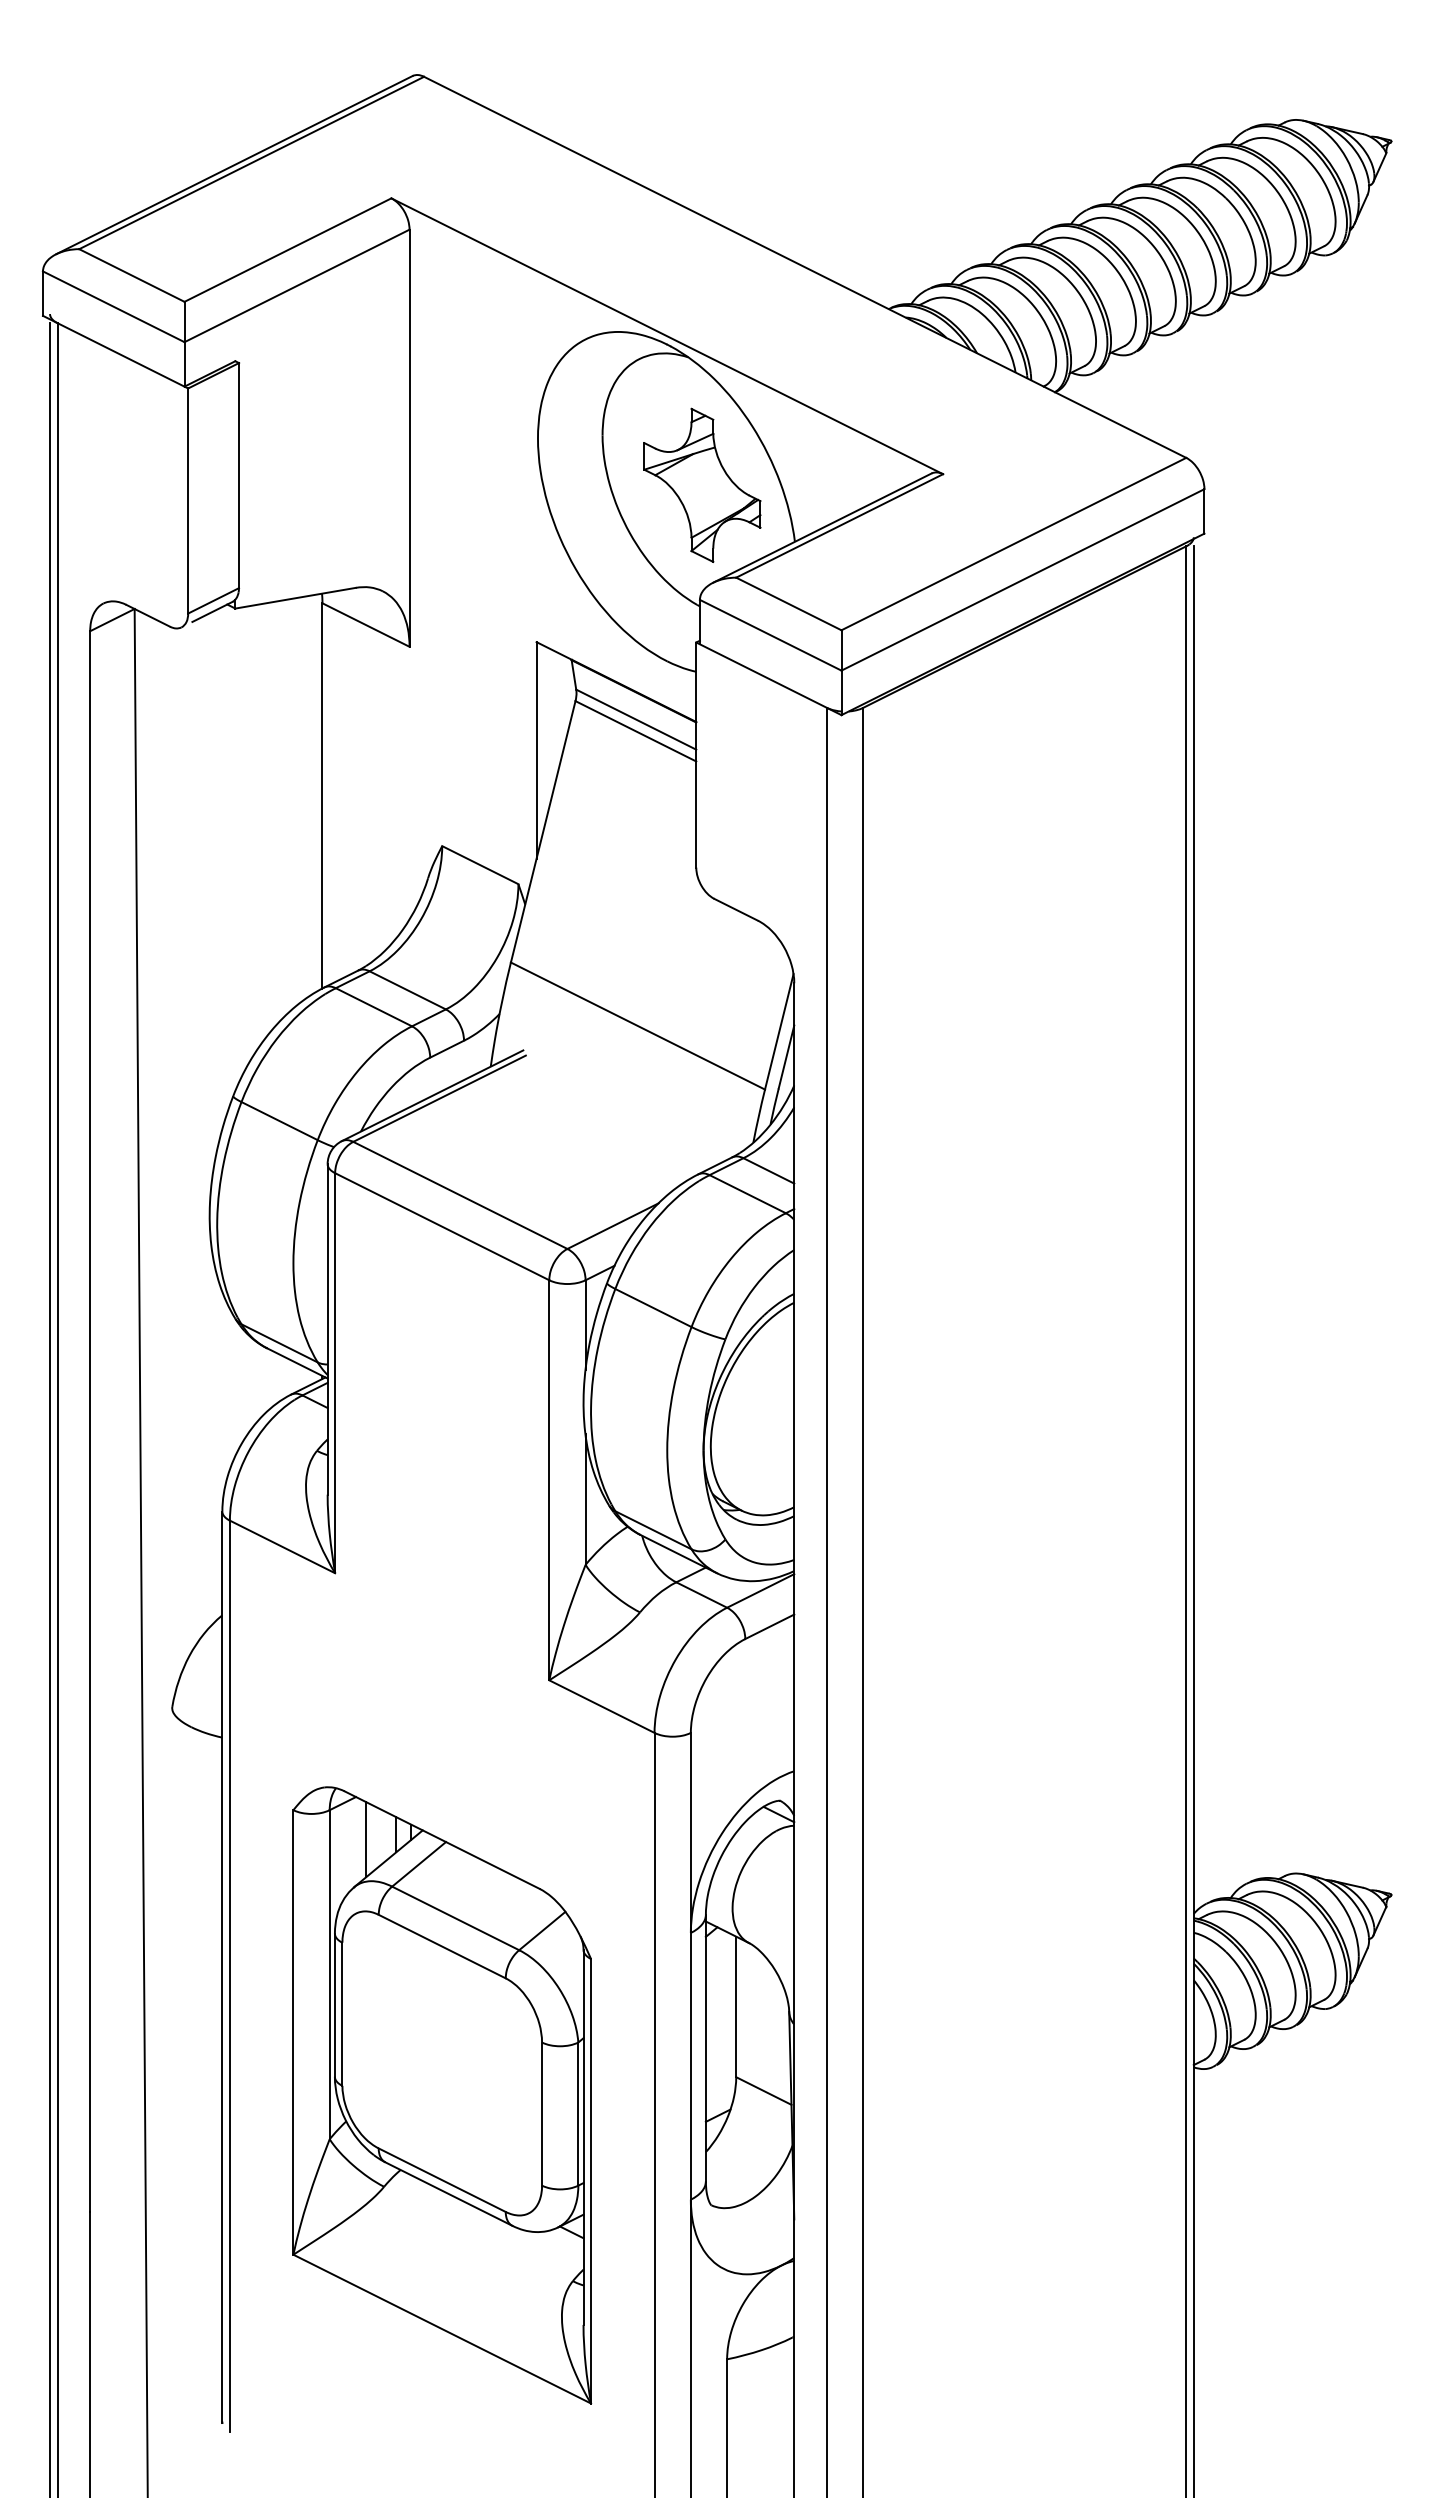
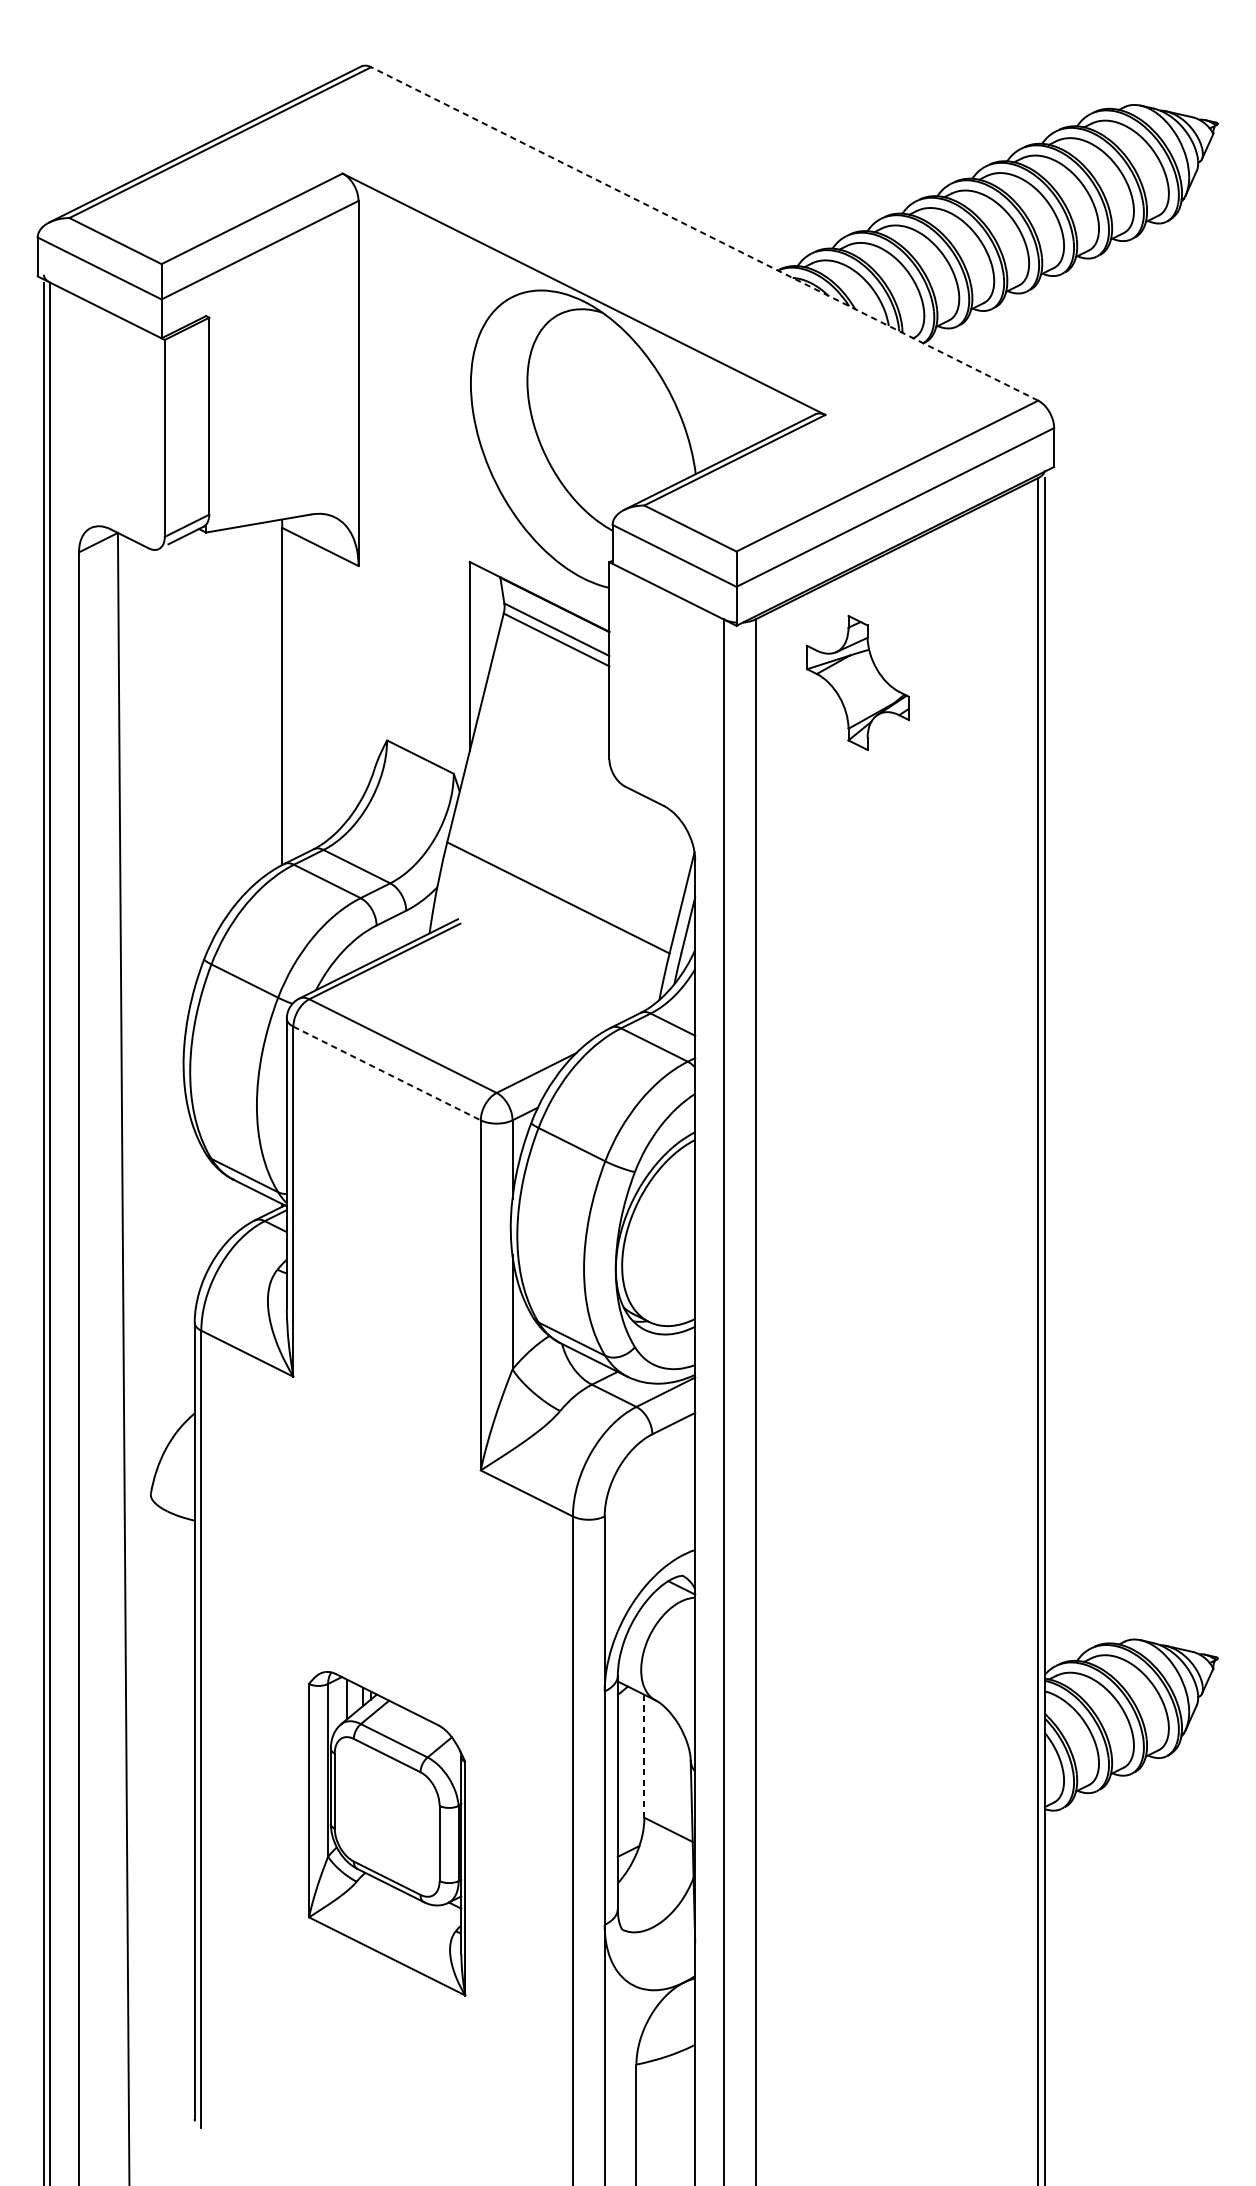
line: (804, 267) -> (704, 234), solid -> dashed
part: (702, 484) -> (858, 682), moved
line: (442, 1226) -> (387, 1073), solid -> dashed
line: (736, 2007) -> (644, 1756), solid -> dashed
part: (442, 2095) -> (387, 1833), size x0.6

